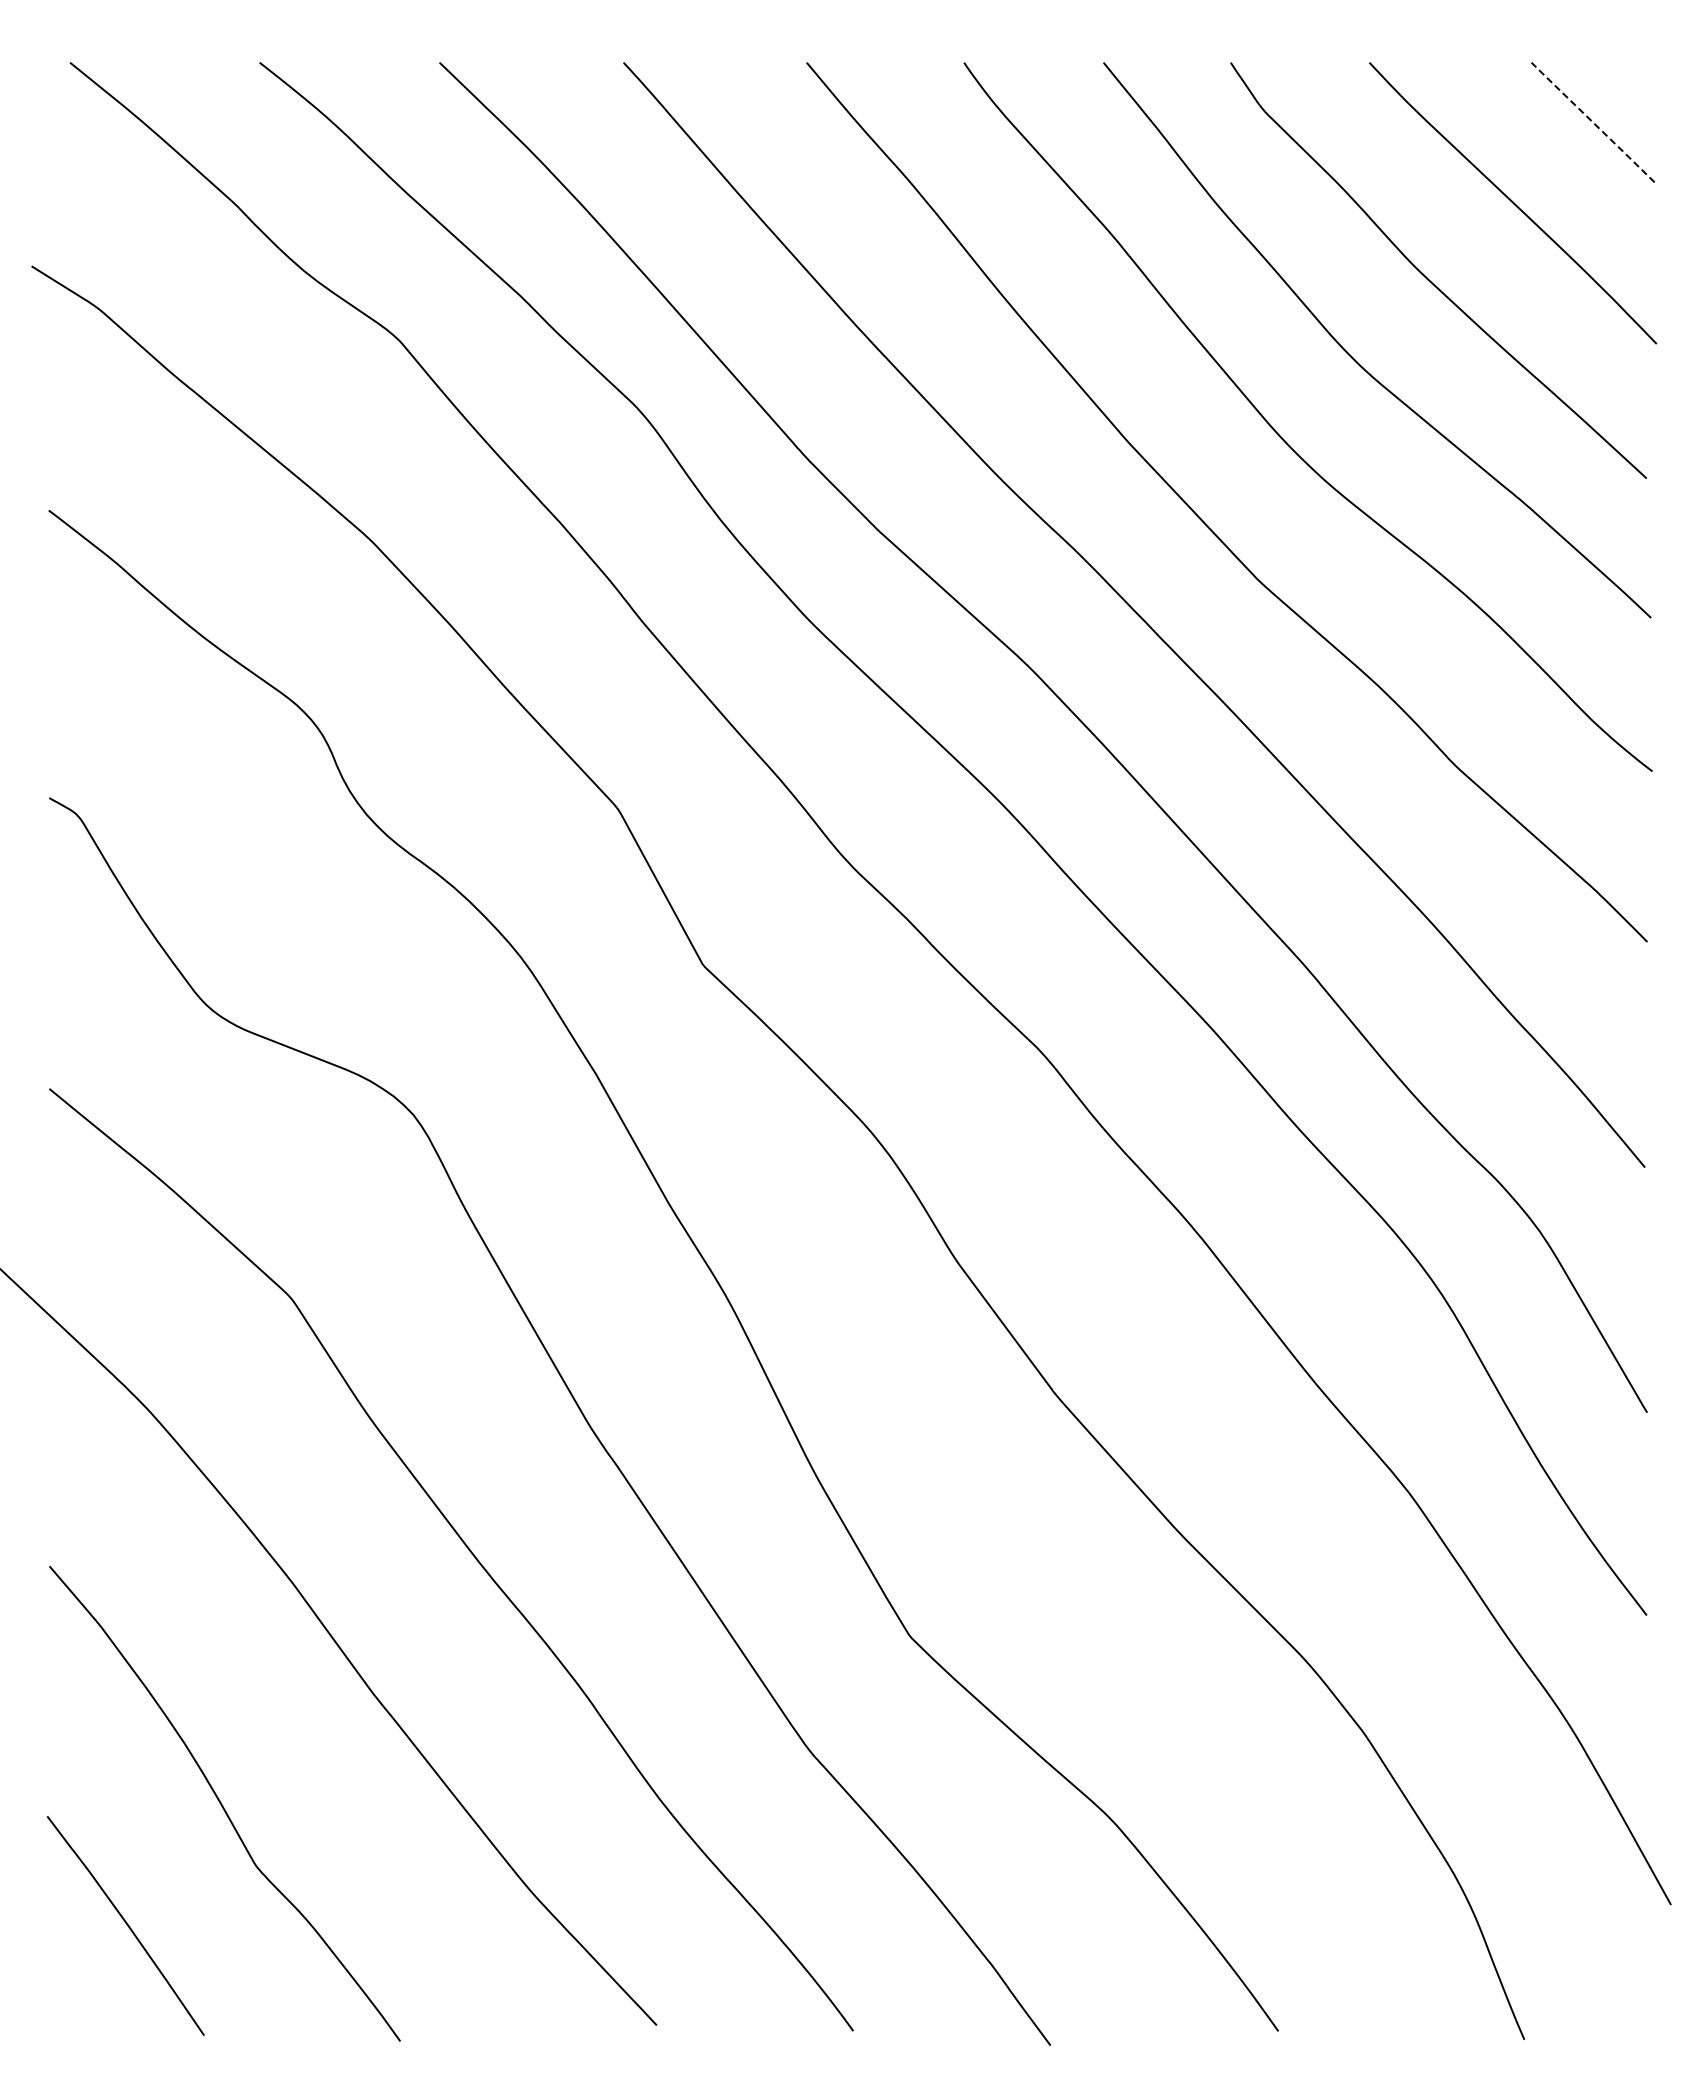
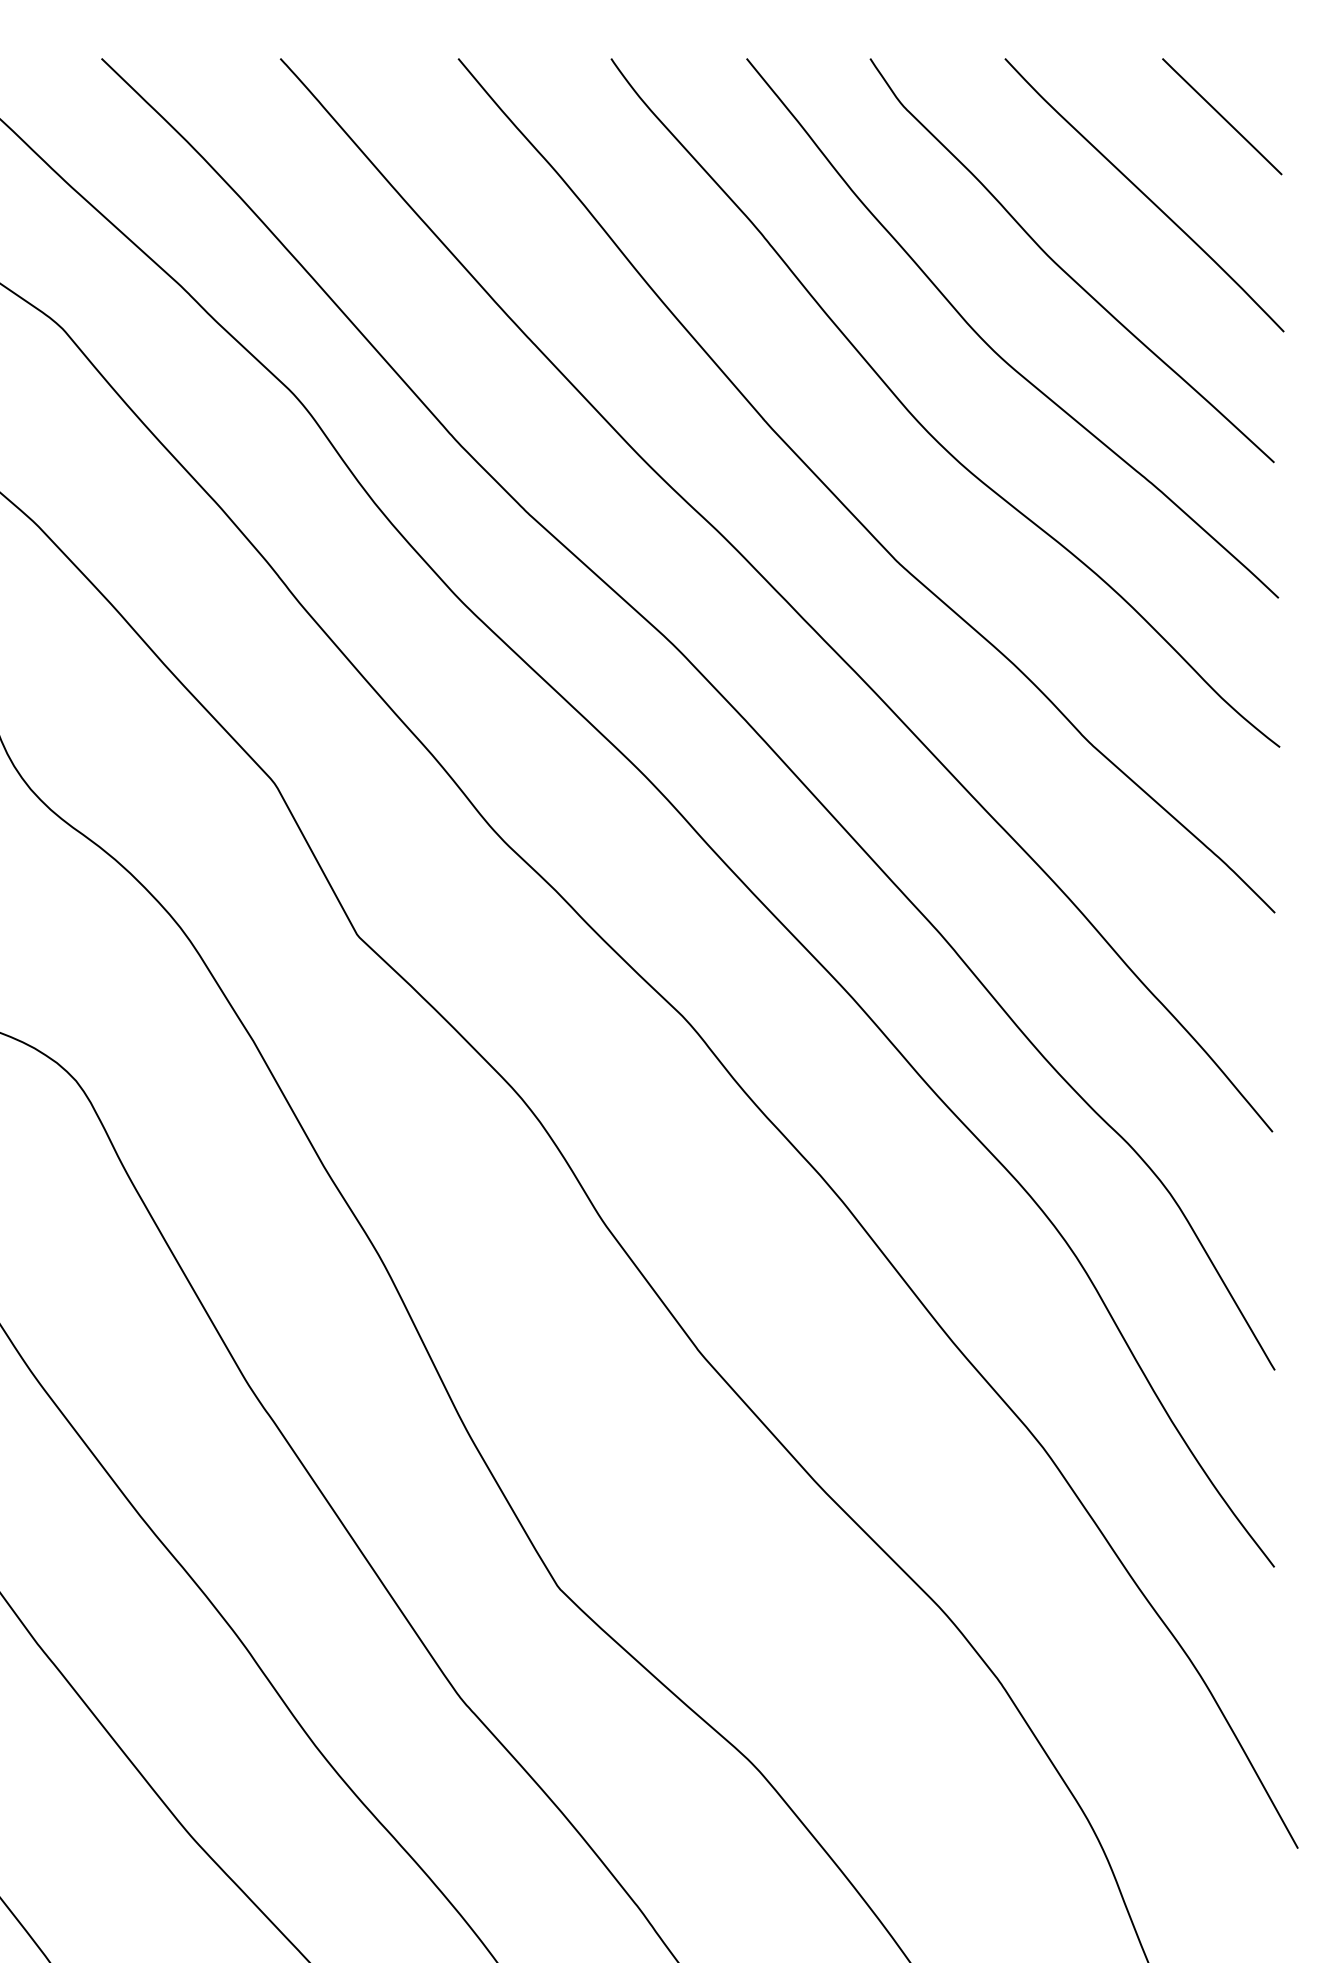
line: (1592, 122) -> (1221, 116), dashed -> solid

